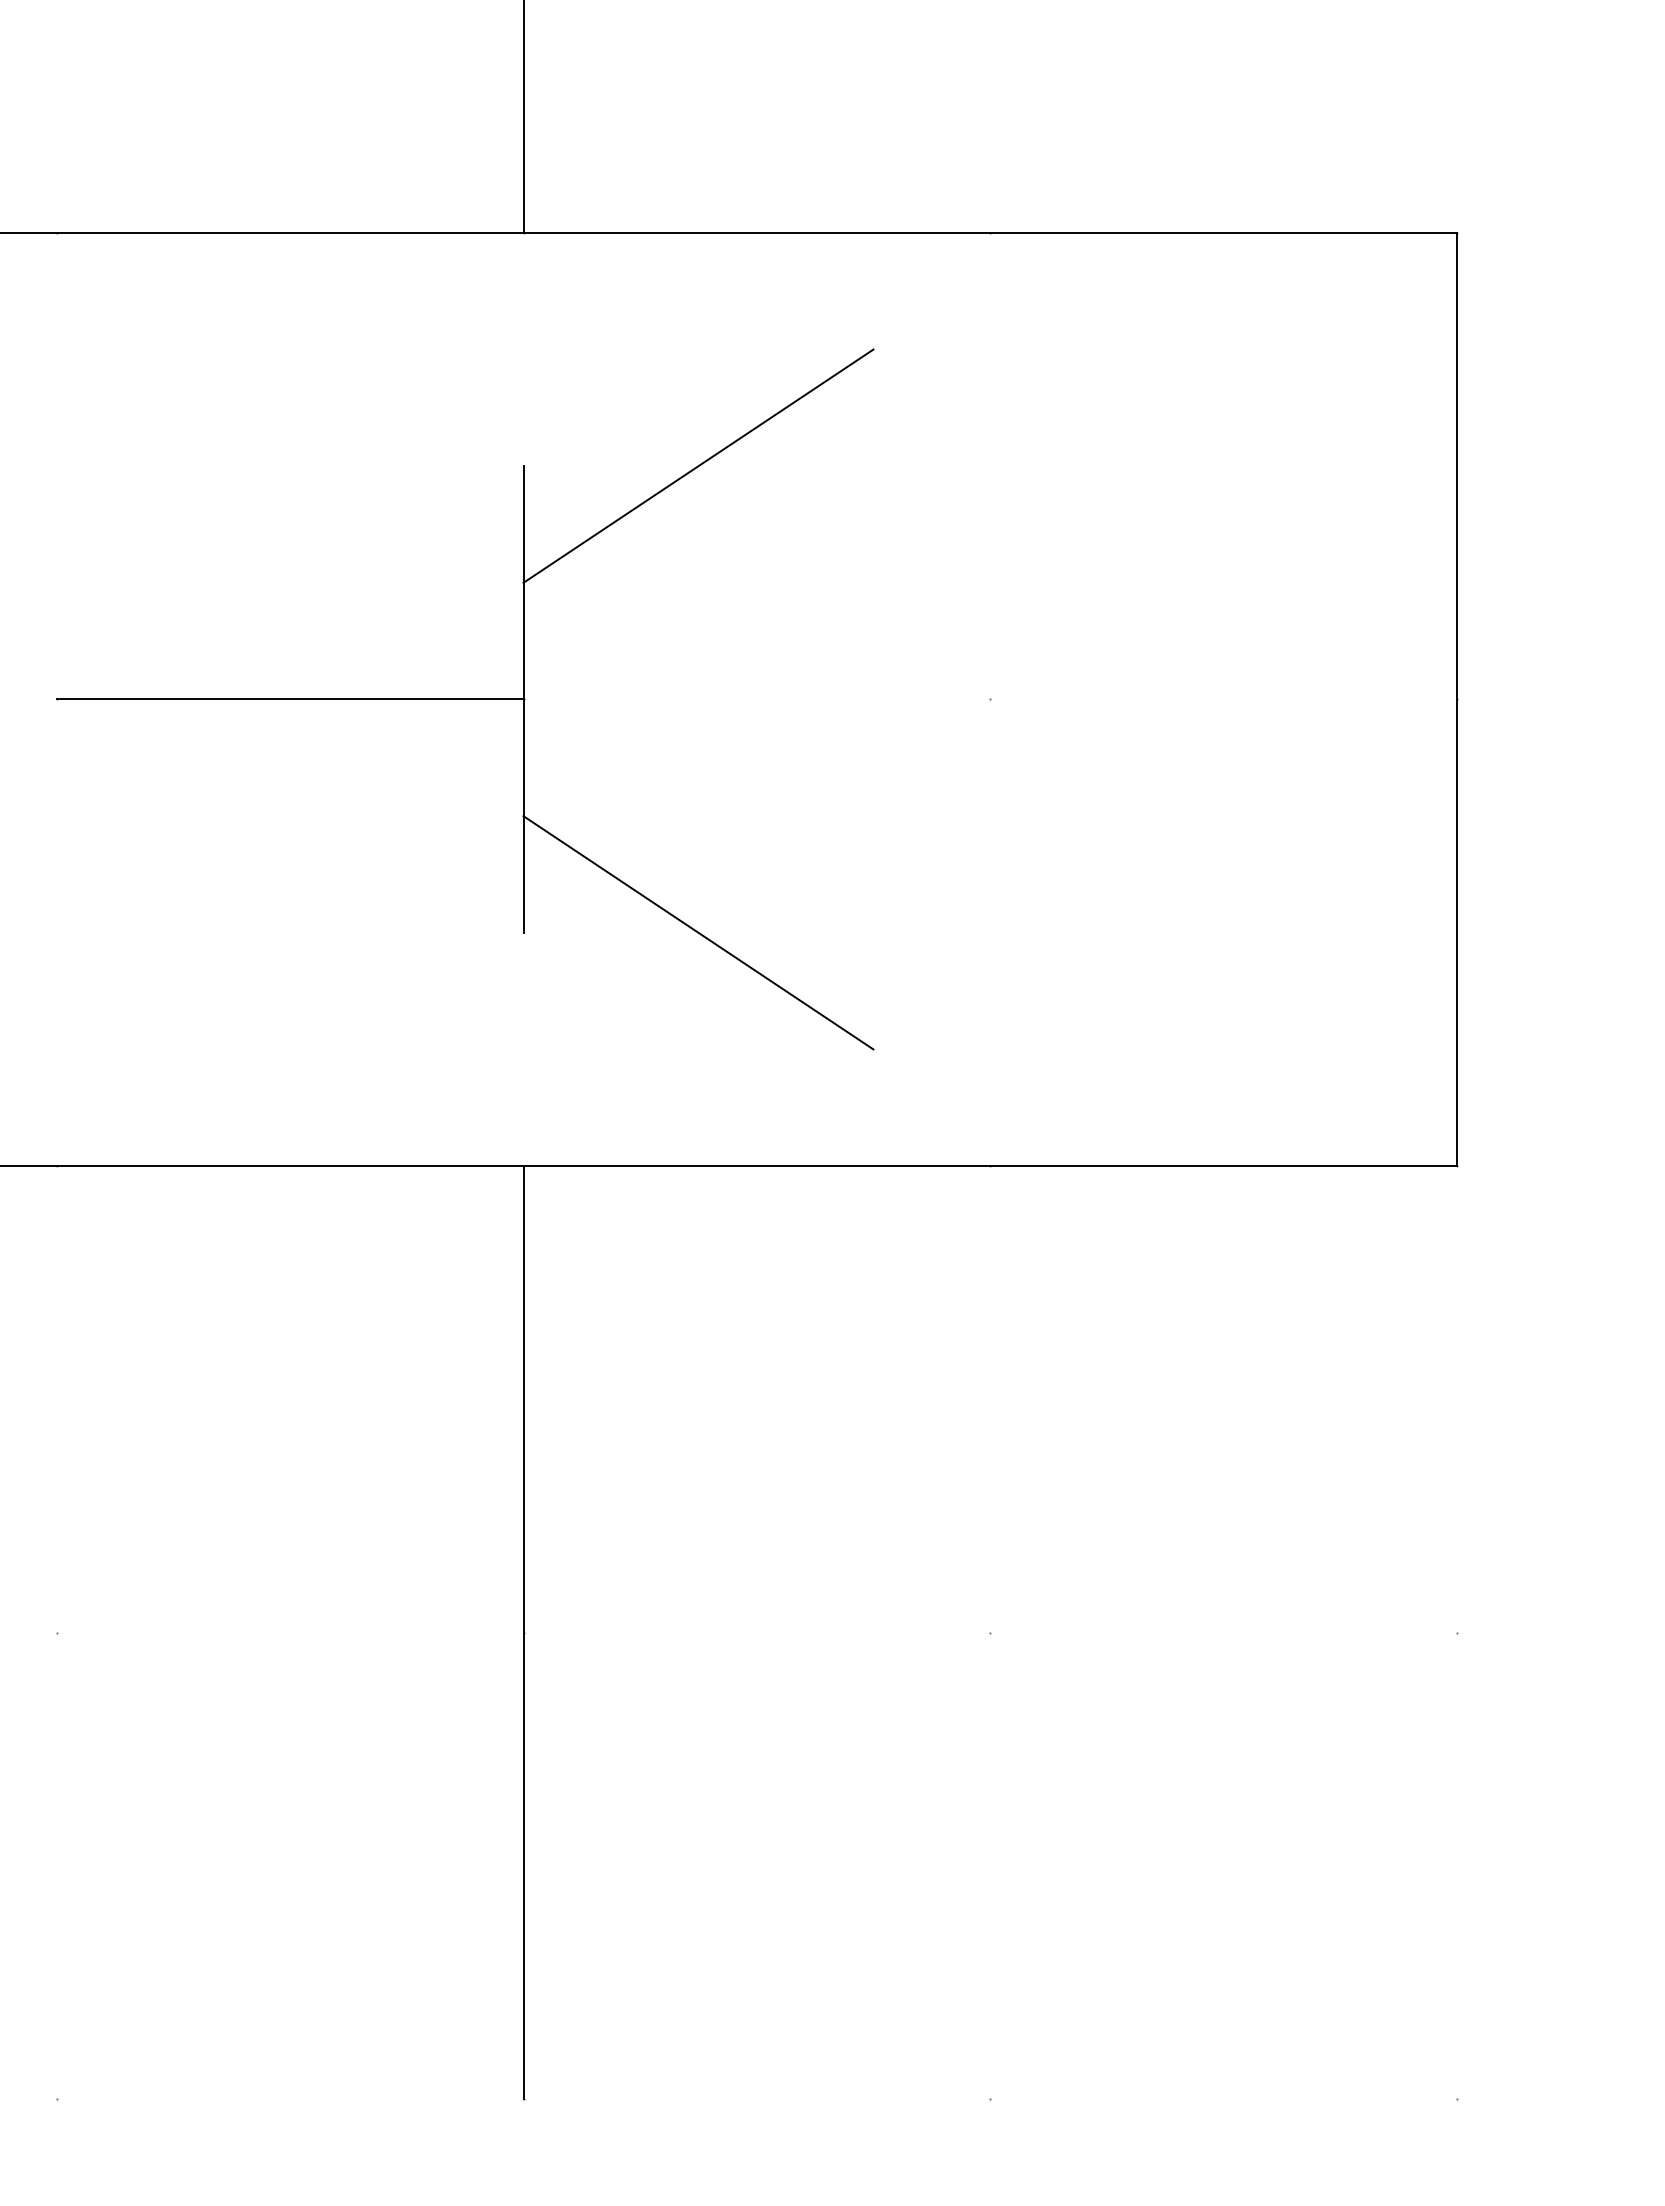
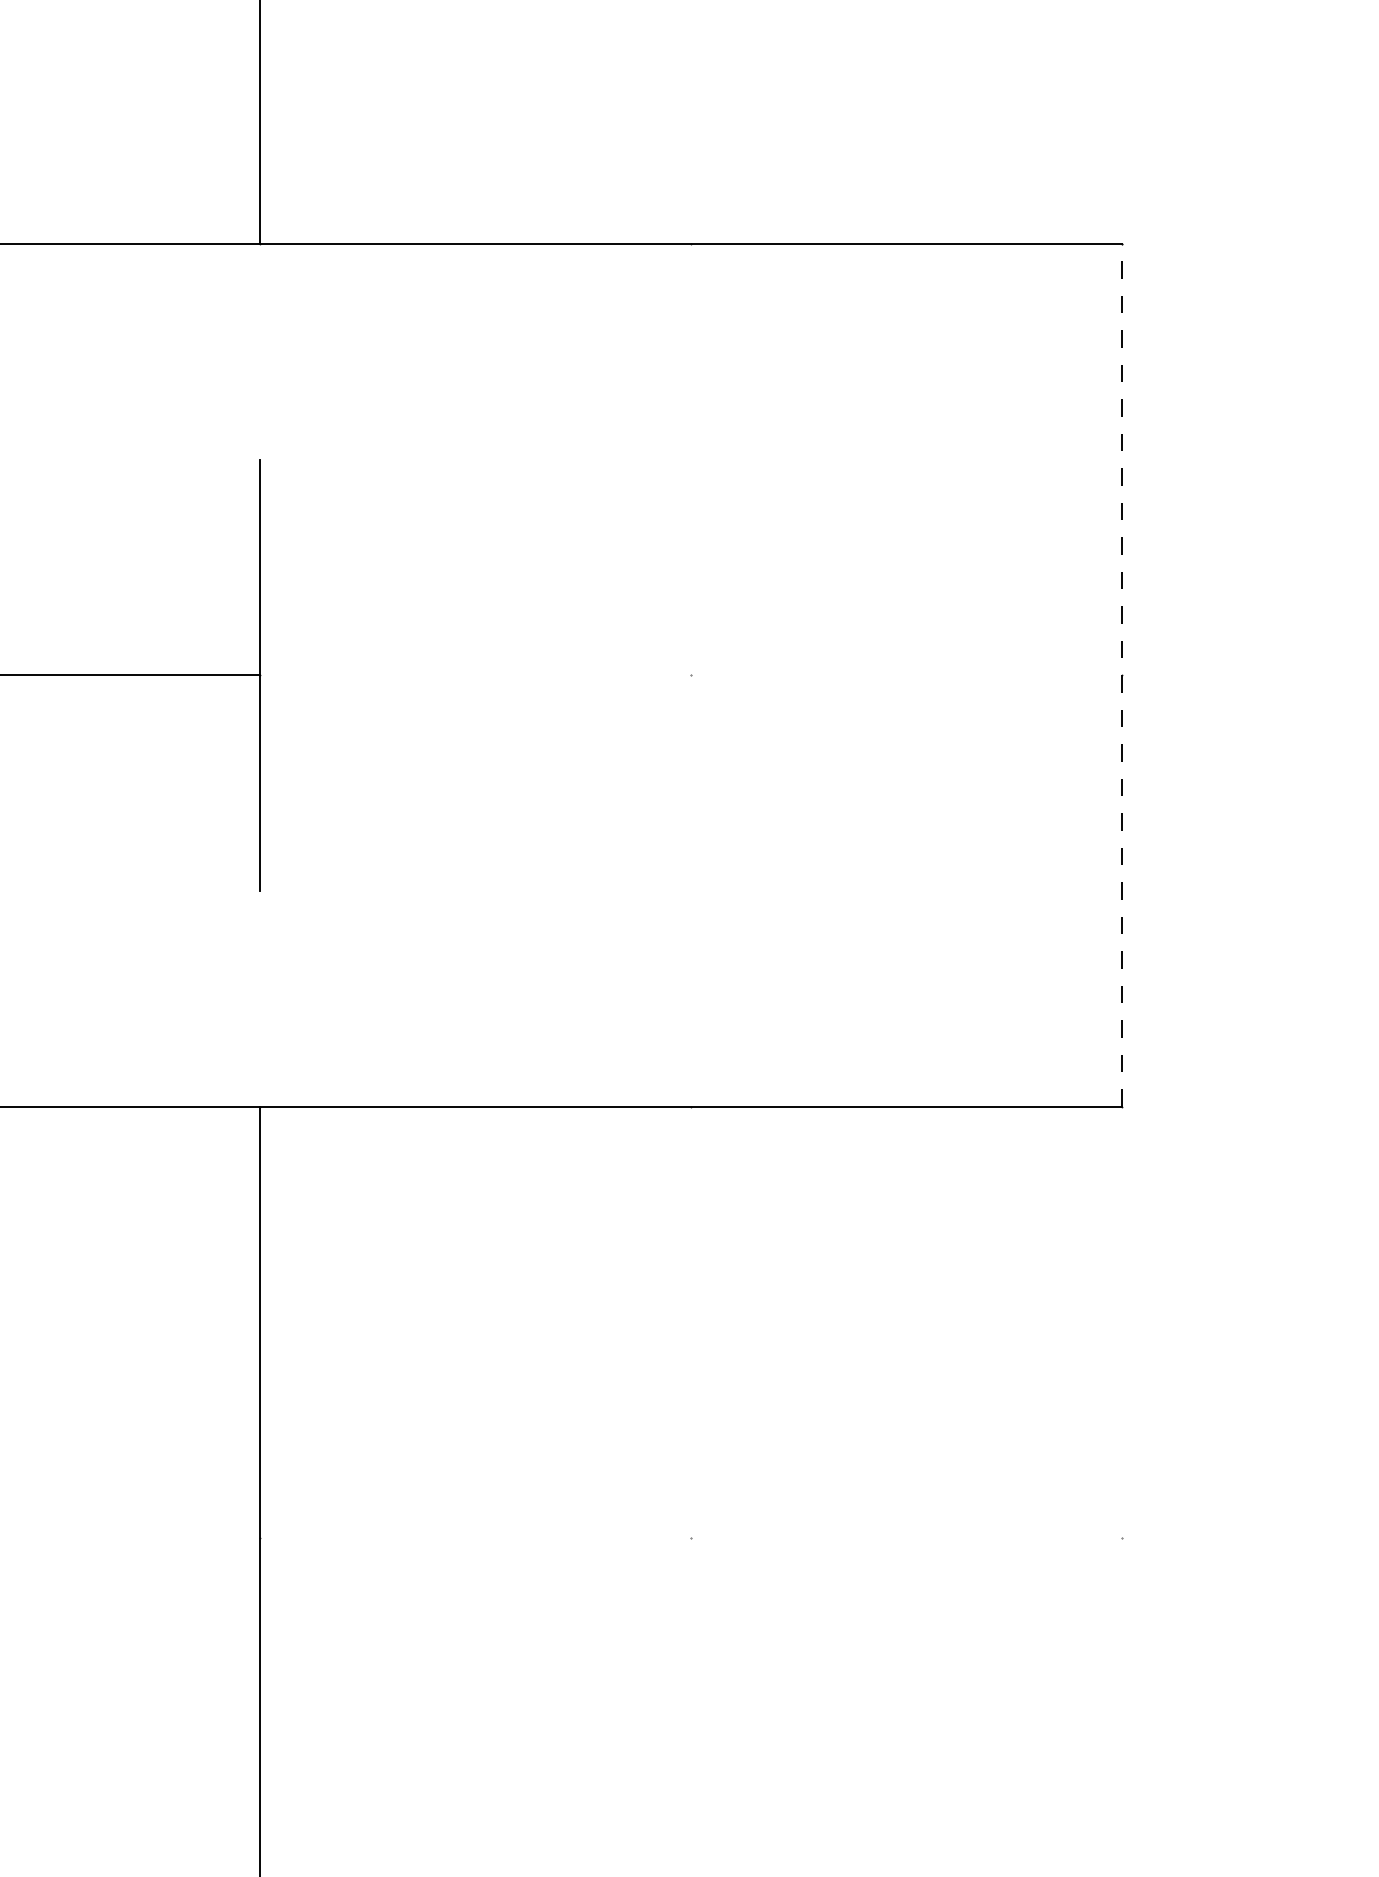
line: (698, 465) -> (421, 459), removed
line: (1456, 699) -> (1122, 675), solid -> dashed
line: (698, 932) -> (421, 890), removed

